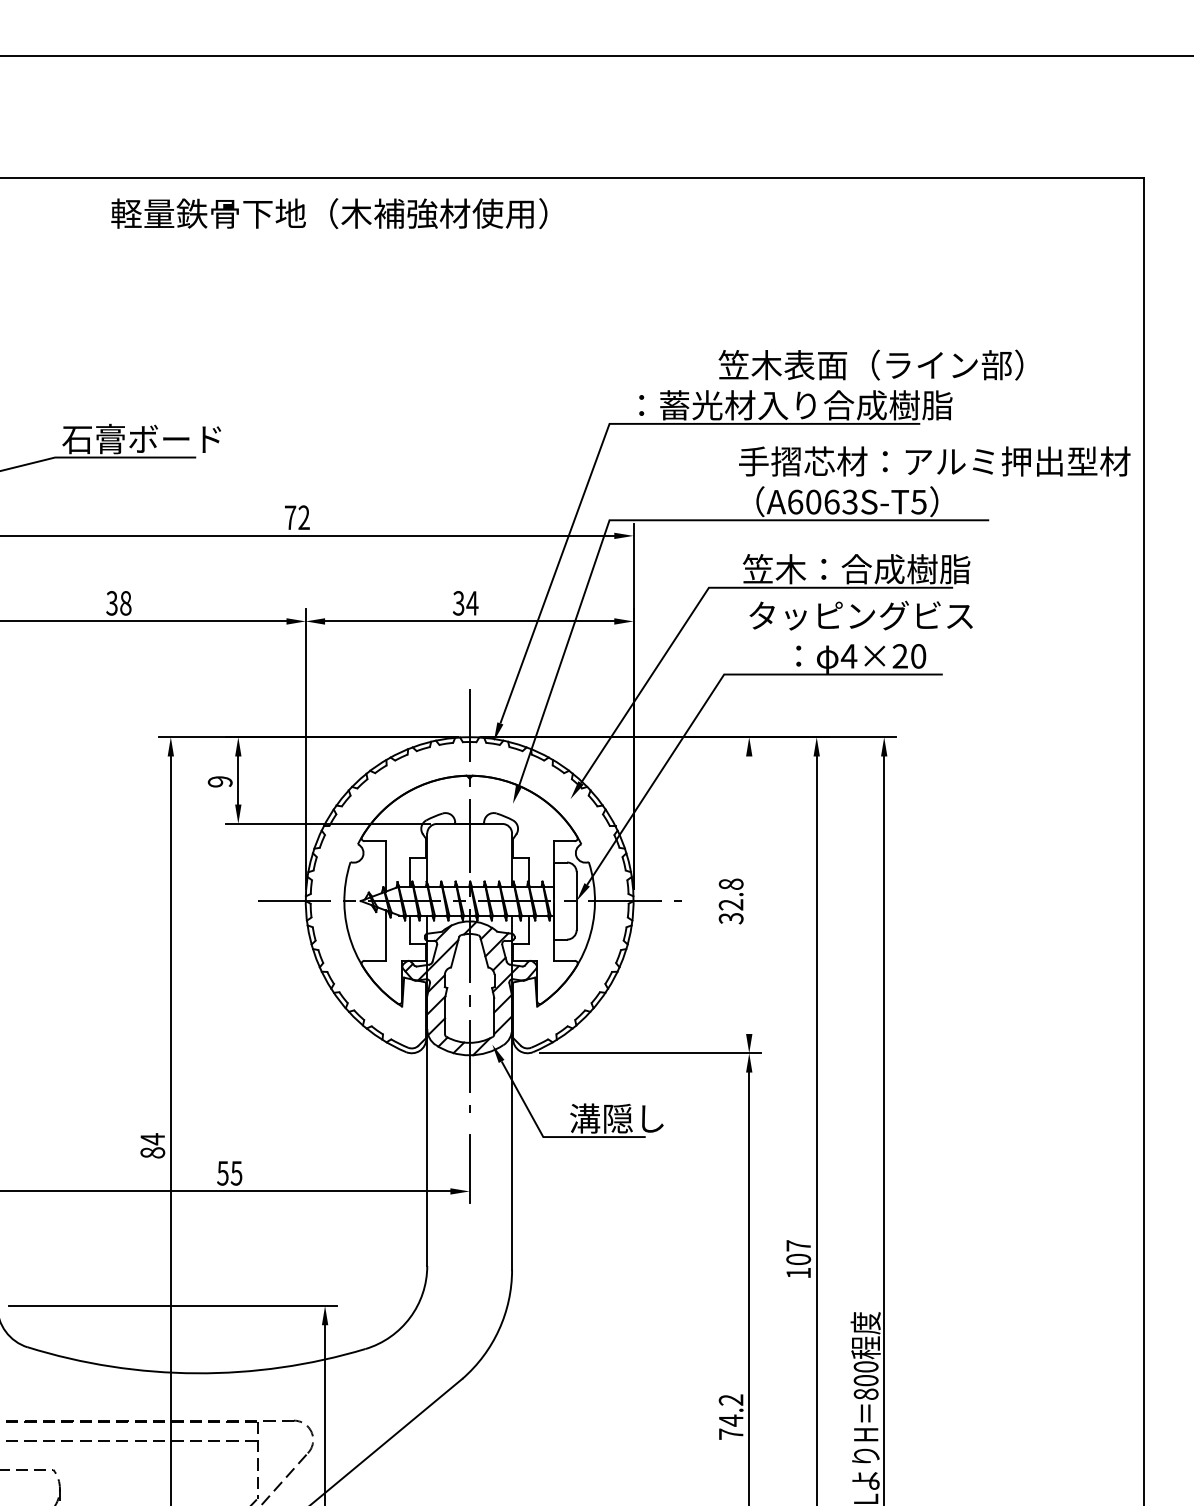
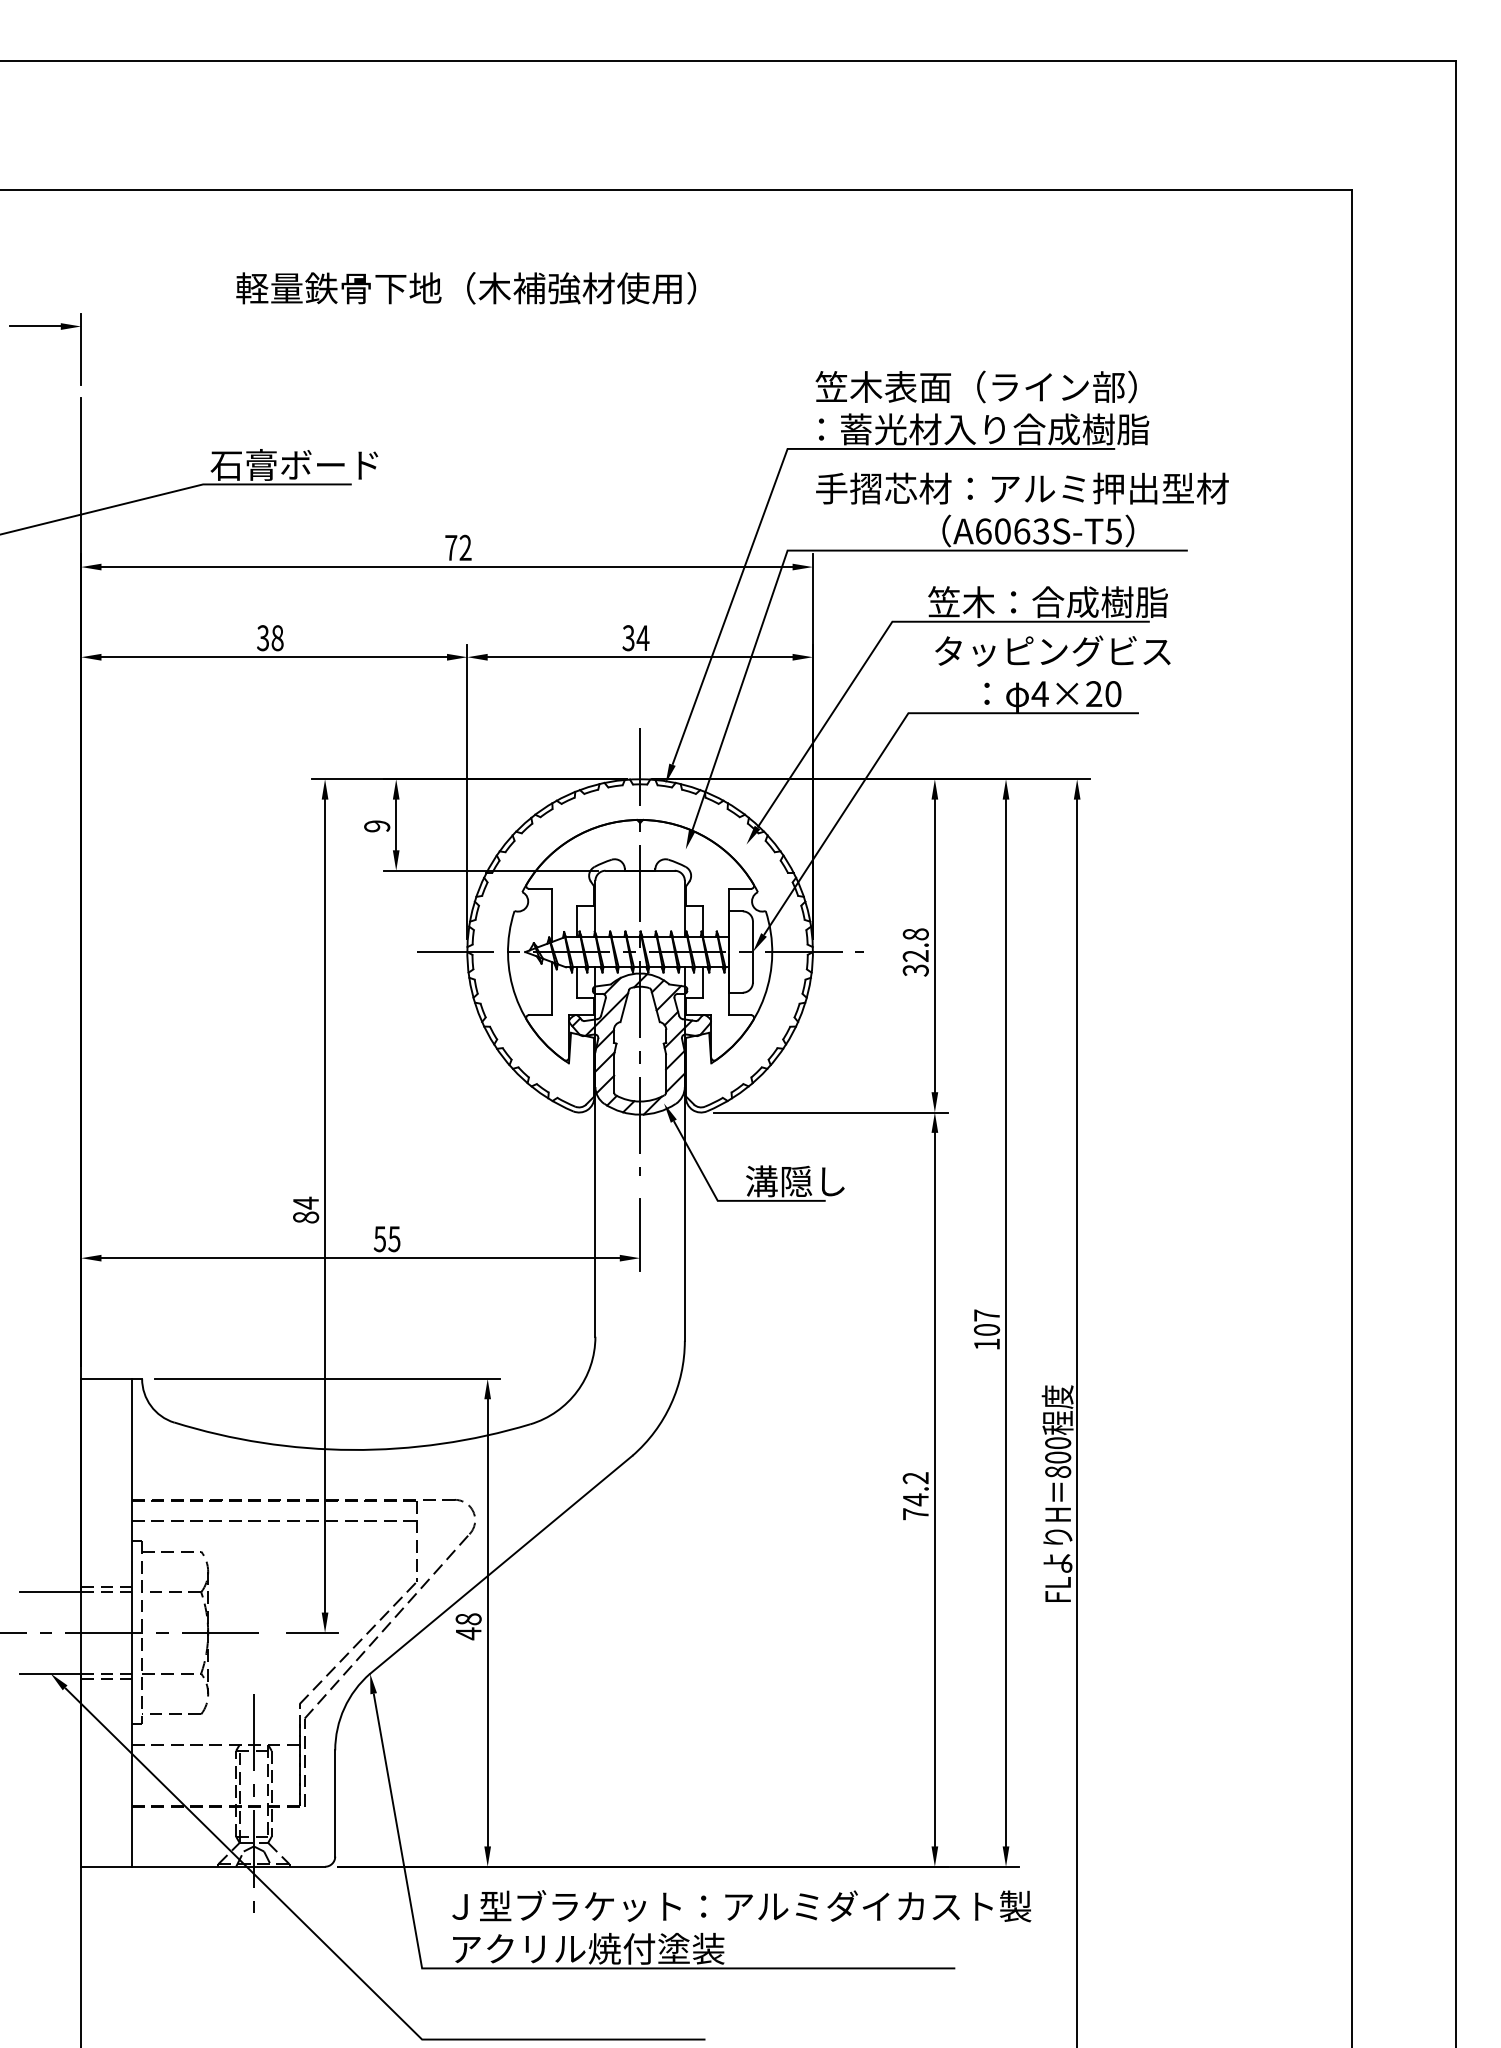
text: (329, 213) -> (466, 288), moved
text: (870, 364) -> (975, 386), moved
text: (934, 461) -> (1022, 488), moved
line: (748, 894) -> (934, 945), added

